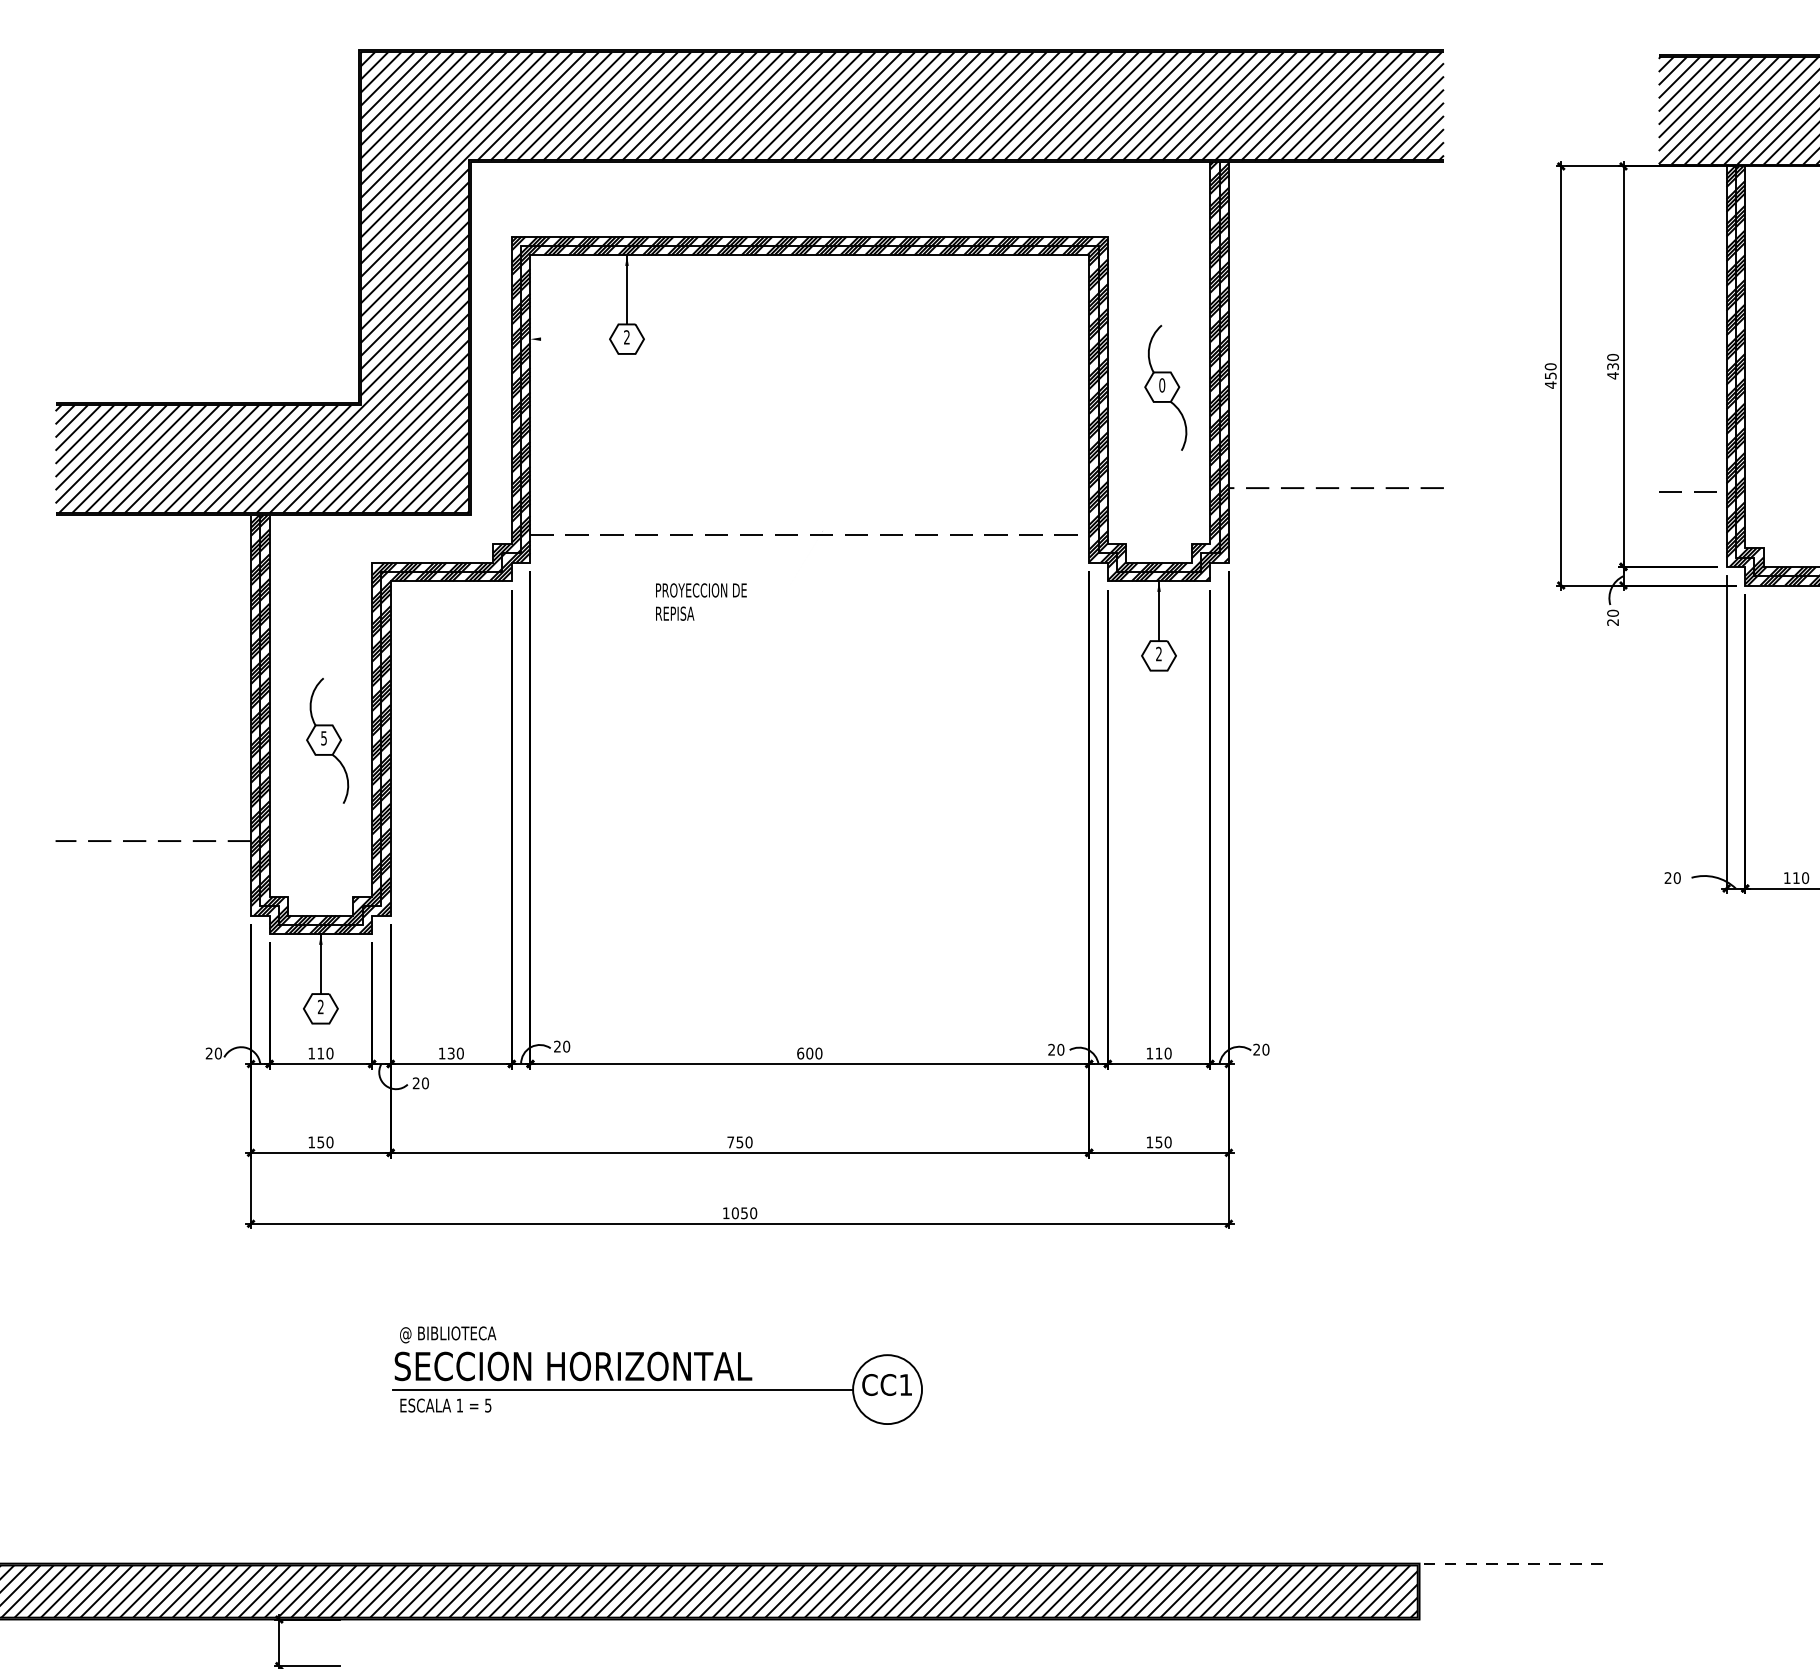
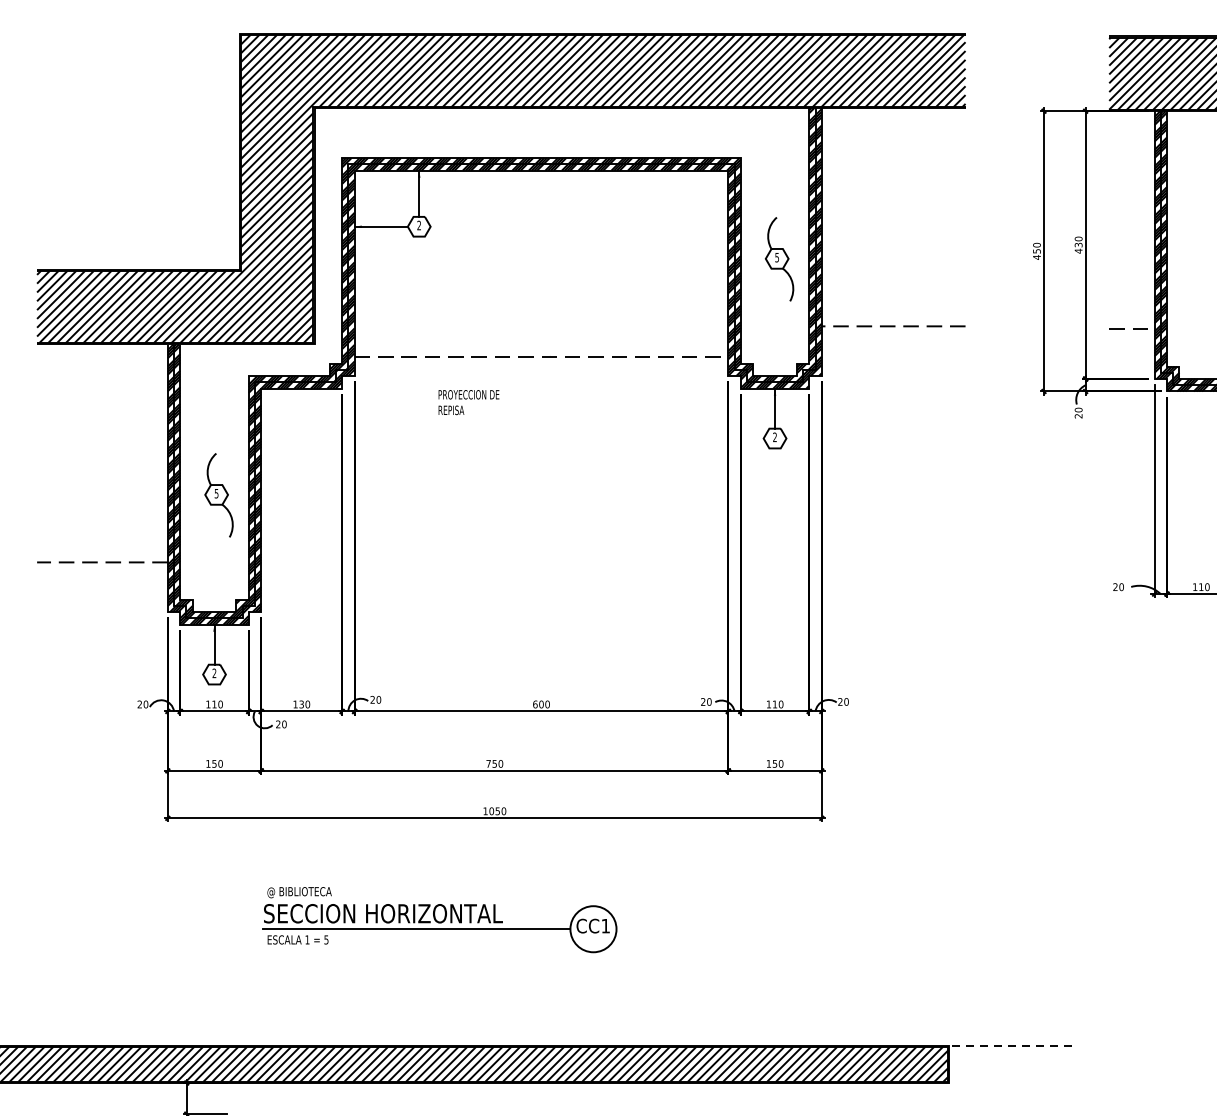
line: (569, 338) -> (380, 226), added
text: (1162, 385) -> (777, 257), 0 -> 5

